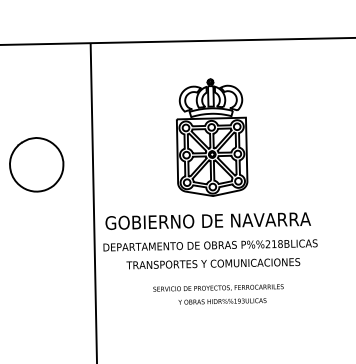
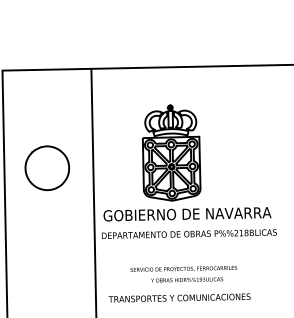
part: (211, 136) -> (171, 152), moved
text: (213, 263) -> (179, 297), moved
text: (218, 293) -> (183, 273), moved

